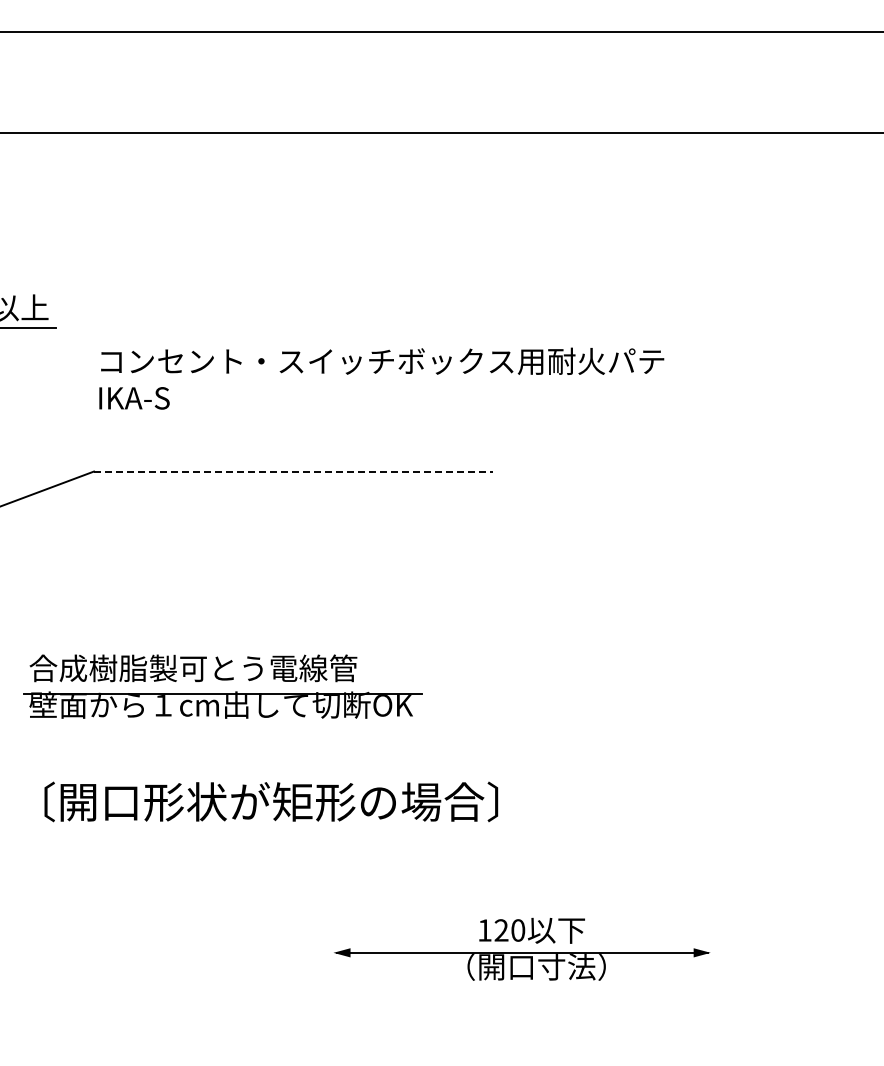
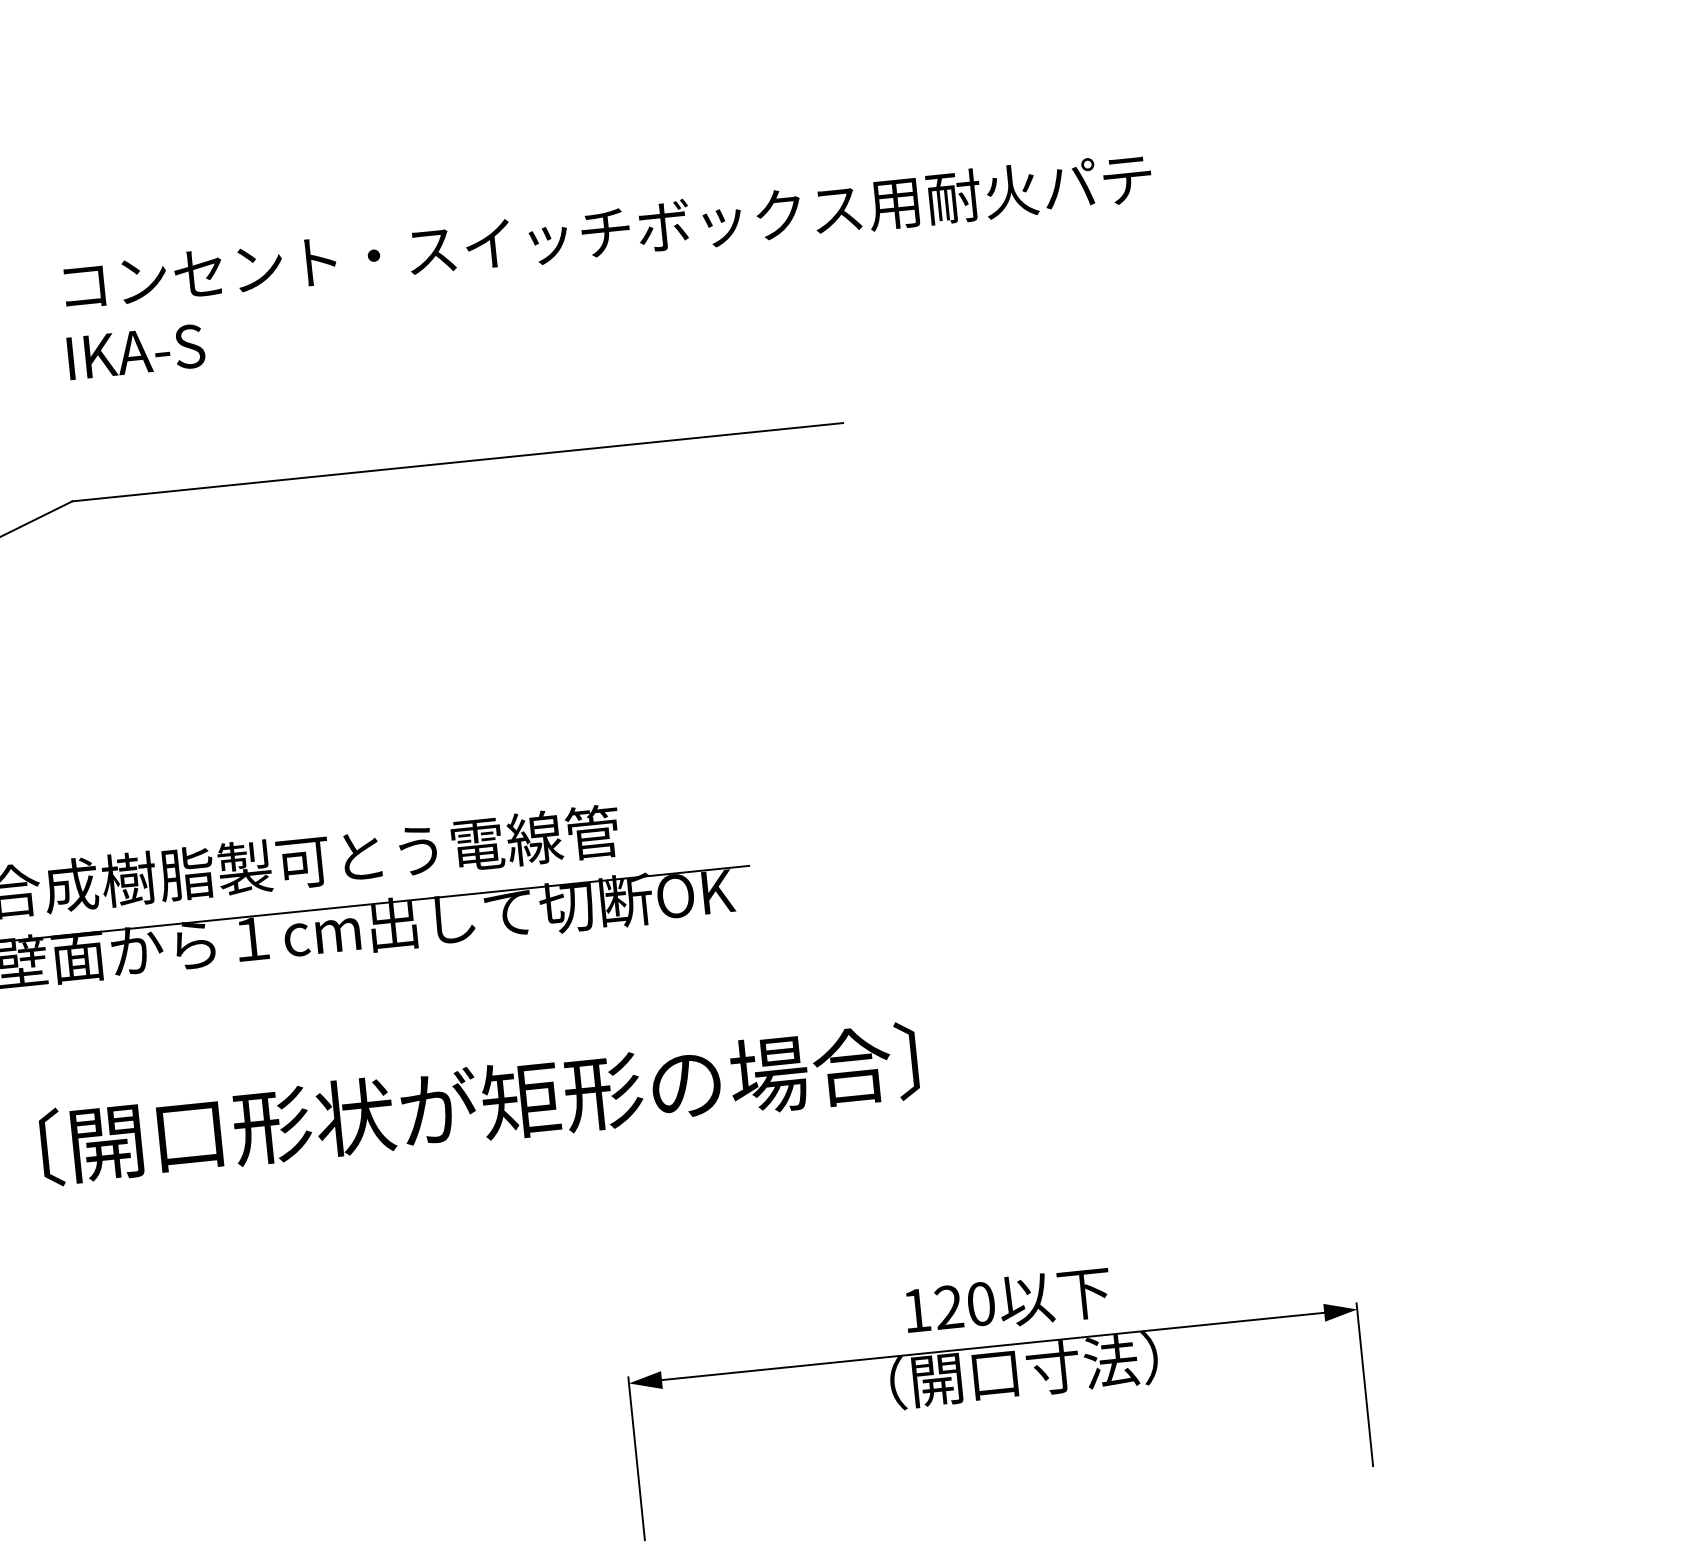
line: (293, 471) -> (457, 462), dashed -> solid
line: (333, 991) -> (636, 1458), added
line: (710, 991) -> (1364, 1384), added

